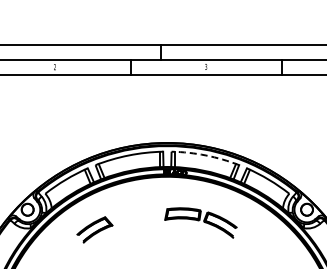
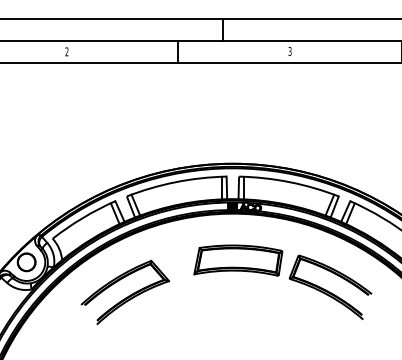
arc: (205, 155) -> (289, 182), dashed -> solid
part: (200, 222) -> (281, 281), size x1.67
part: (94, 229) -> (125, 291), size x1.67

